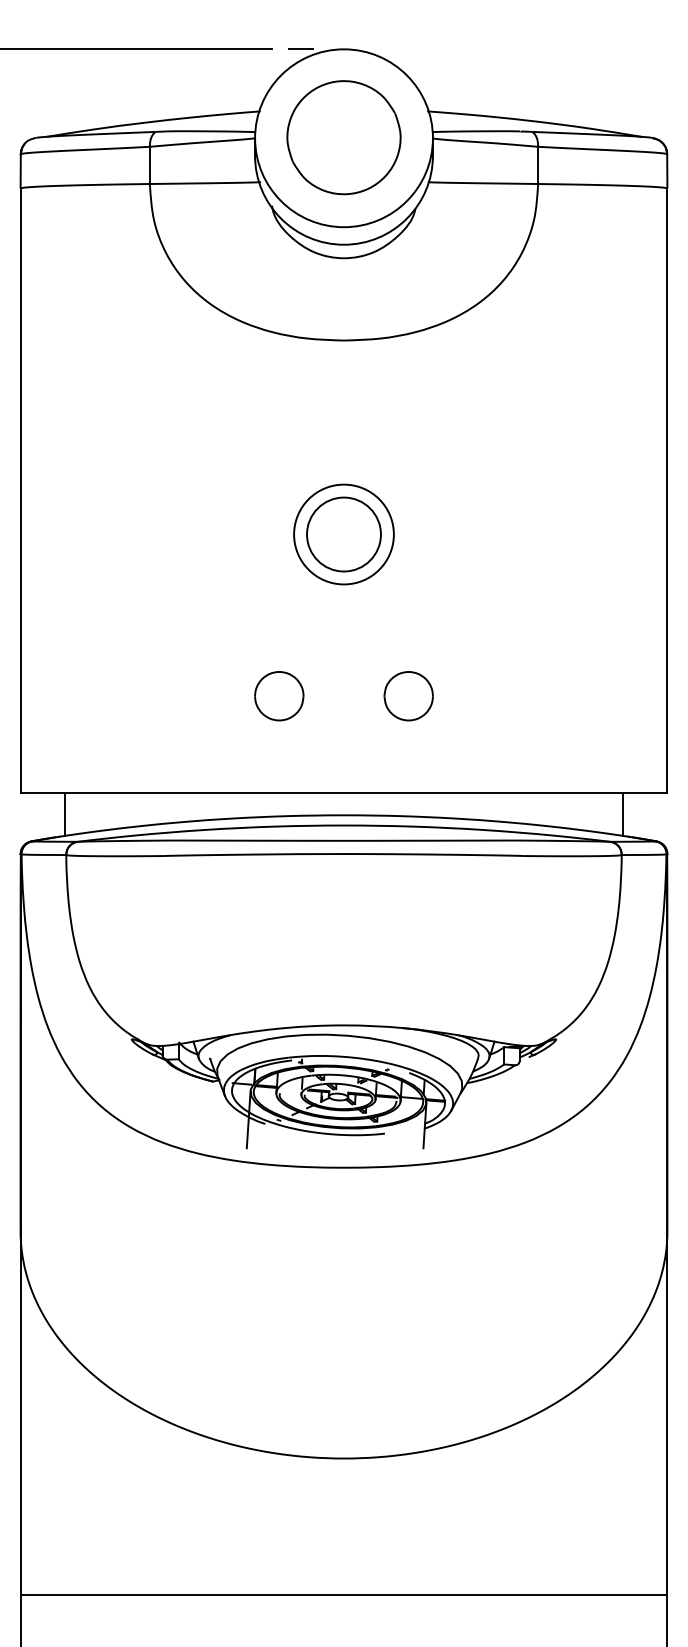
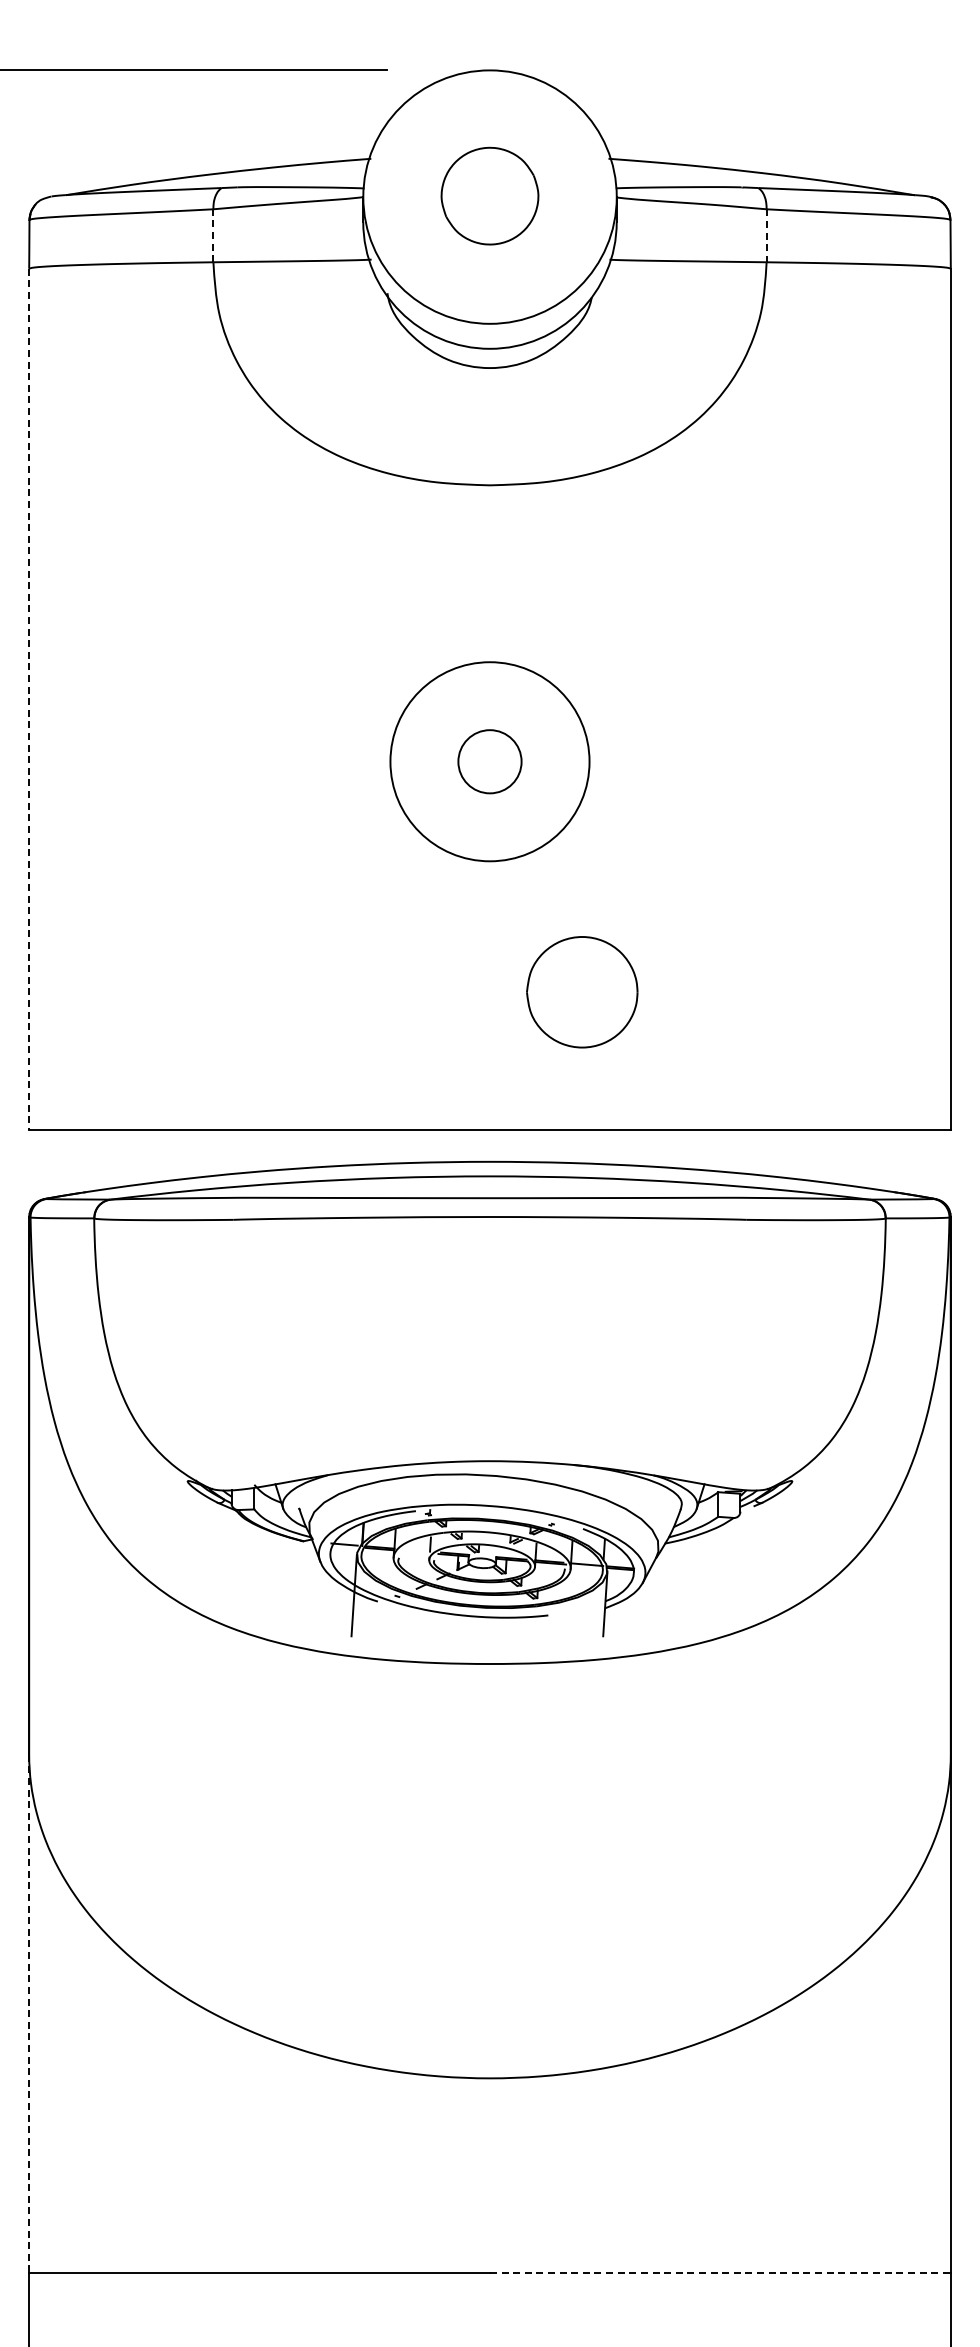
line: (300, 49) -> (428, 70), removed
part: (343, 137) -> (489, 195), size x0.6
line: (149, 165) -> (213, 235), solid -> dashed
line: (538, 165) -> (766, 235), solid -> dashed
line: (20, 490) -> (29, 699), solid -> dashed
circle: (343, 534) -> (489, 761), size x0.6
circle: (343, 534) -> (489, 761), size x1.4
part: (279, 695) -> (397, 991), removed
part: (408, 695) -> (581, 991), size x1.6
line: (65, 814) -> (92, 1160), removed
line: (622, 814) -> (887, 1160), removed
line: (20, 1413) -> (29, 2014), solid -> dashed
line: (505, 1595) -> (720, 2273), solid -> dashed

